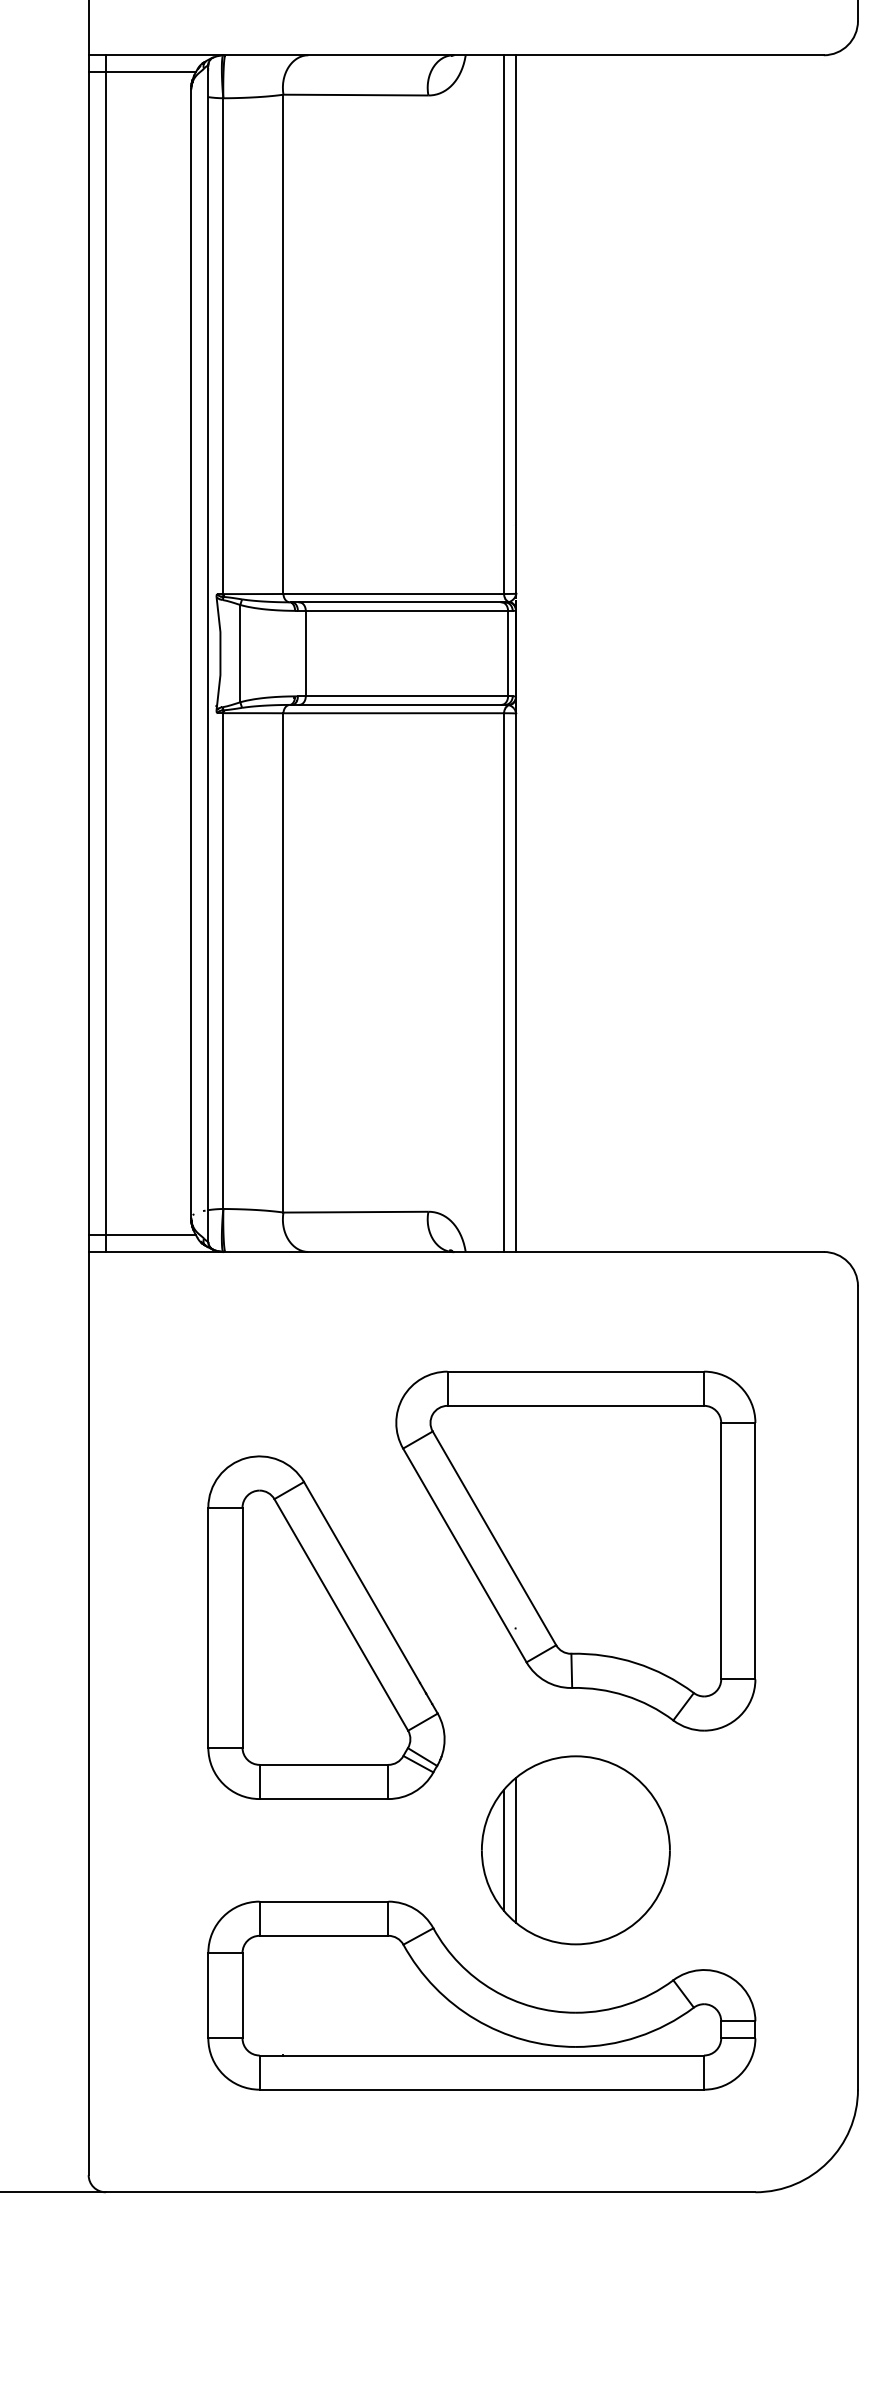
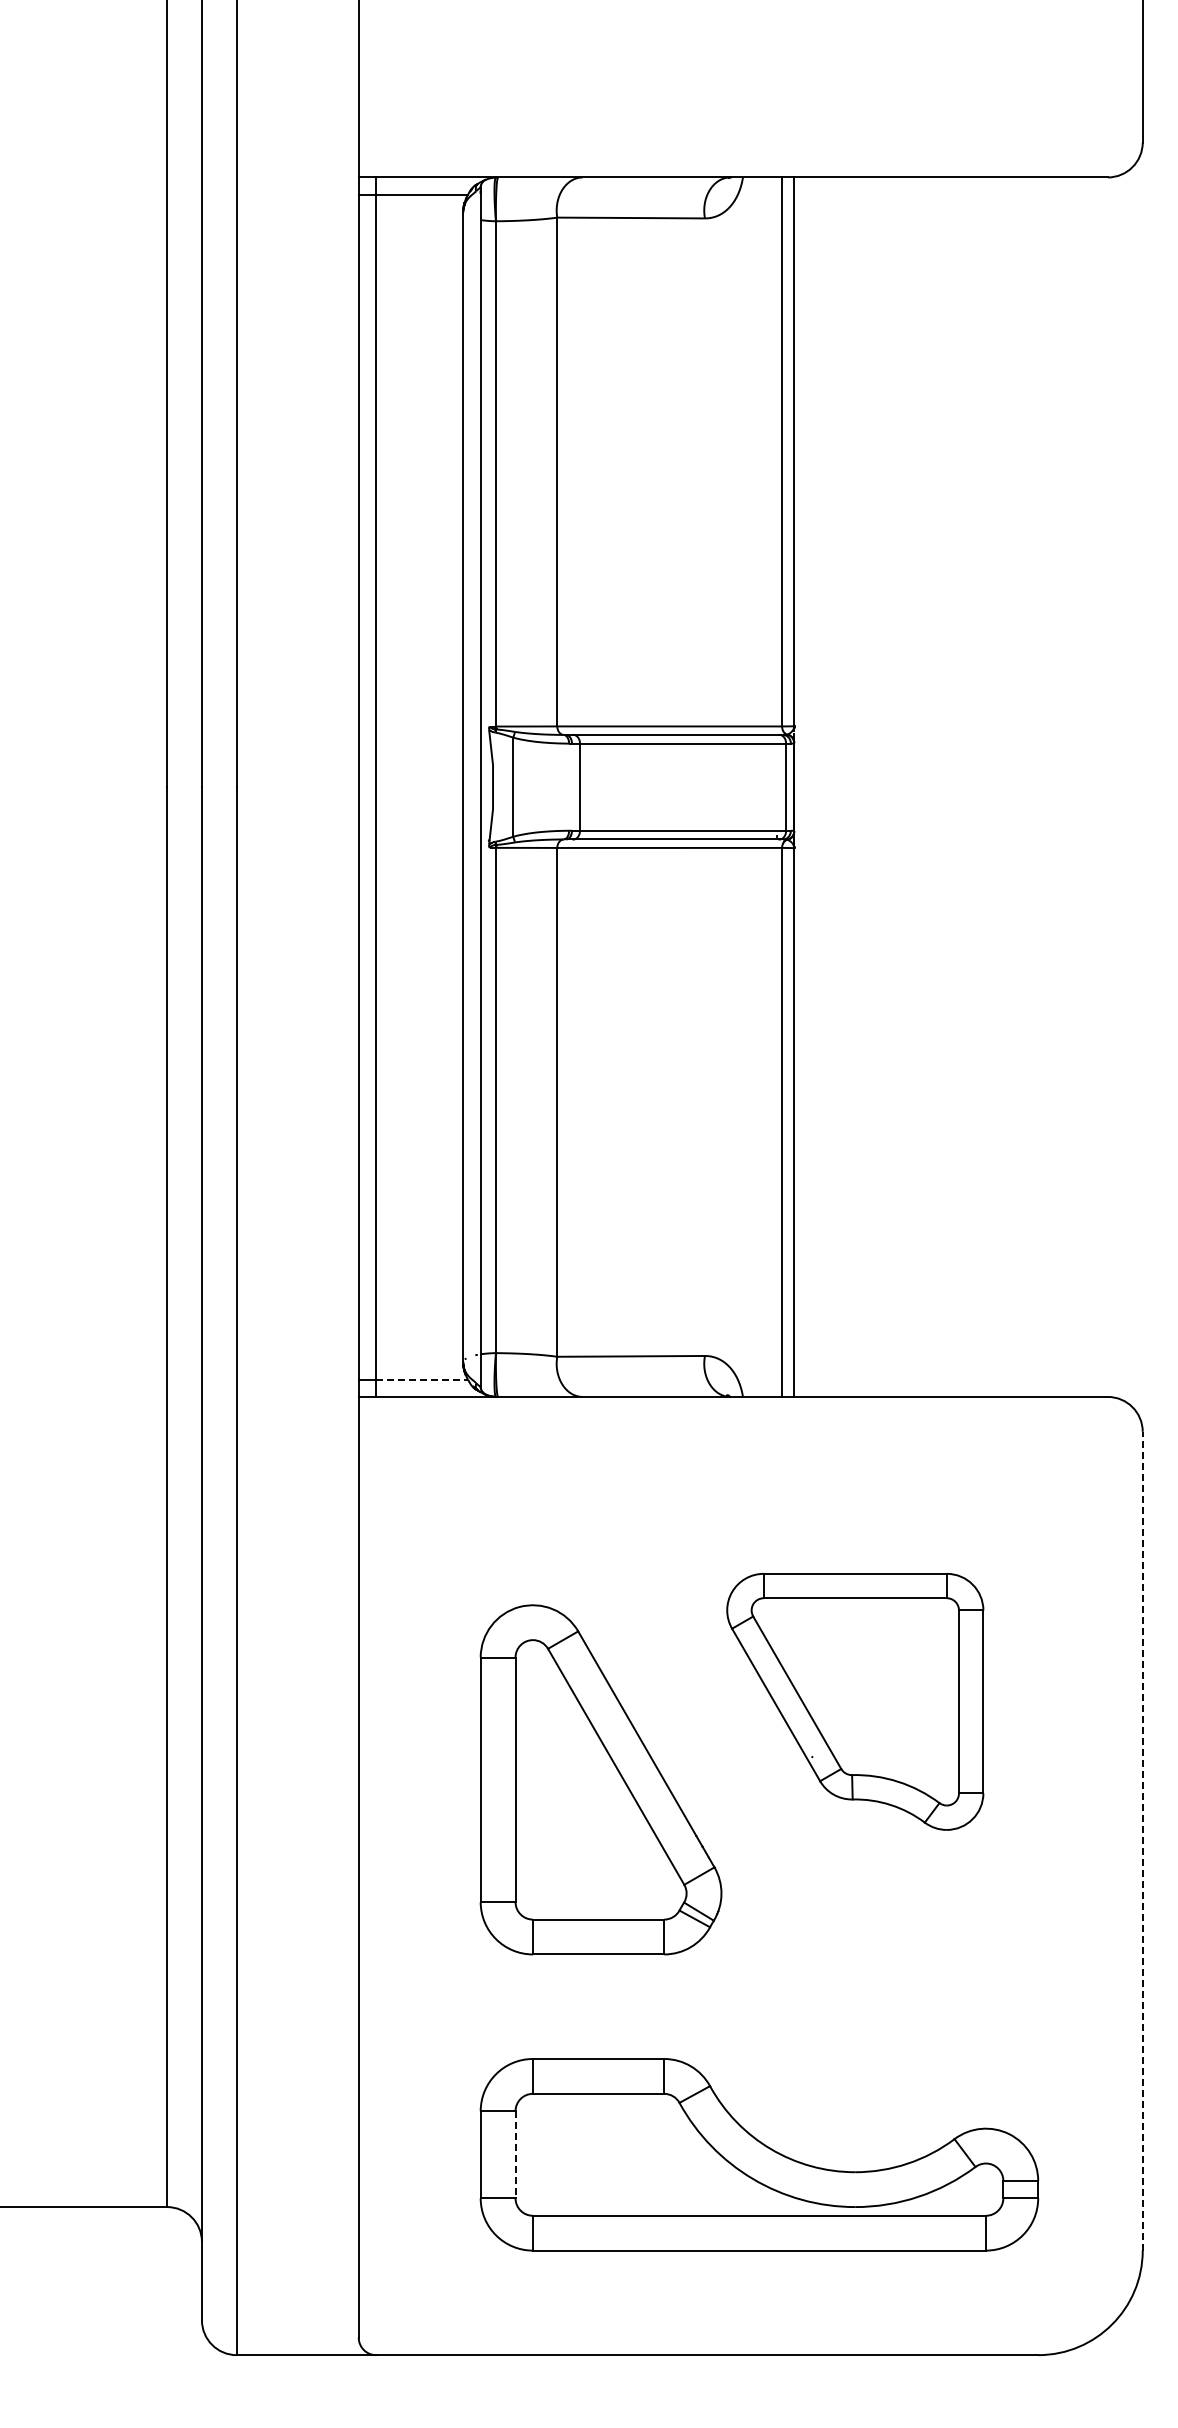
line: (151, 1234) -> (422, 1379), solid -> dashed
part: (576, 1550) -> (855, 1701), size x0.7
line: (857, 1687) -> (1142, 1840), solid -> dashed
part: (575, 1850) -> (854, 2006), removed
line: (242, 1995) -> (515, 2154), solid -> dashed

